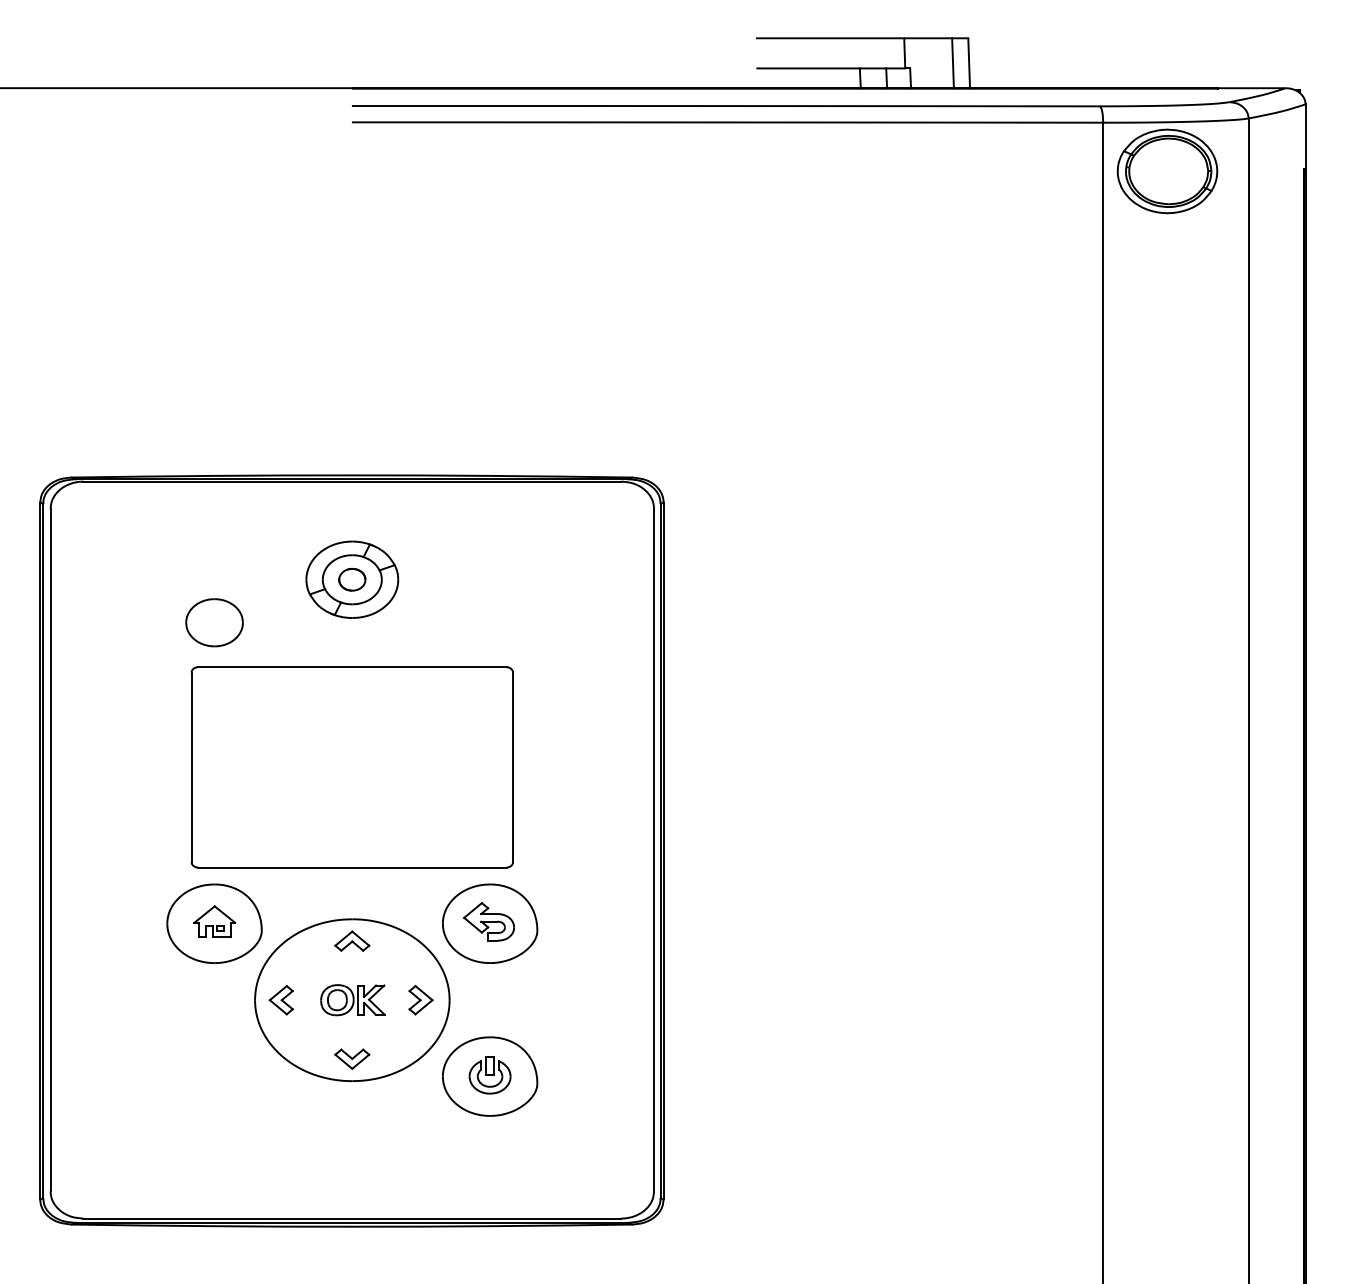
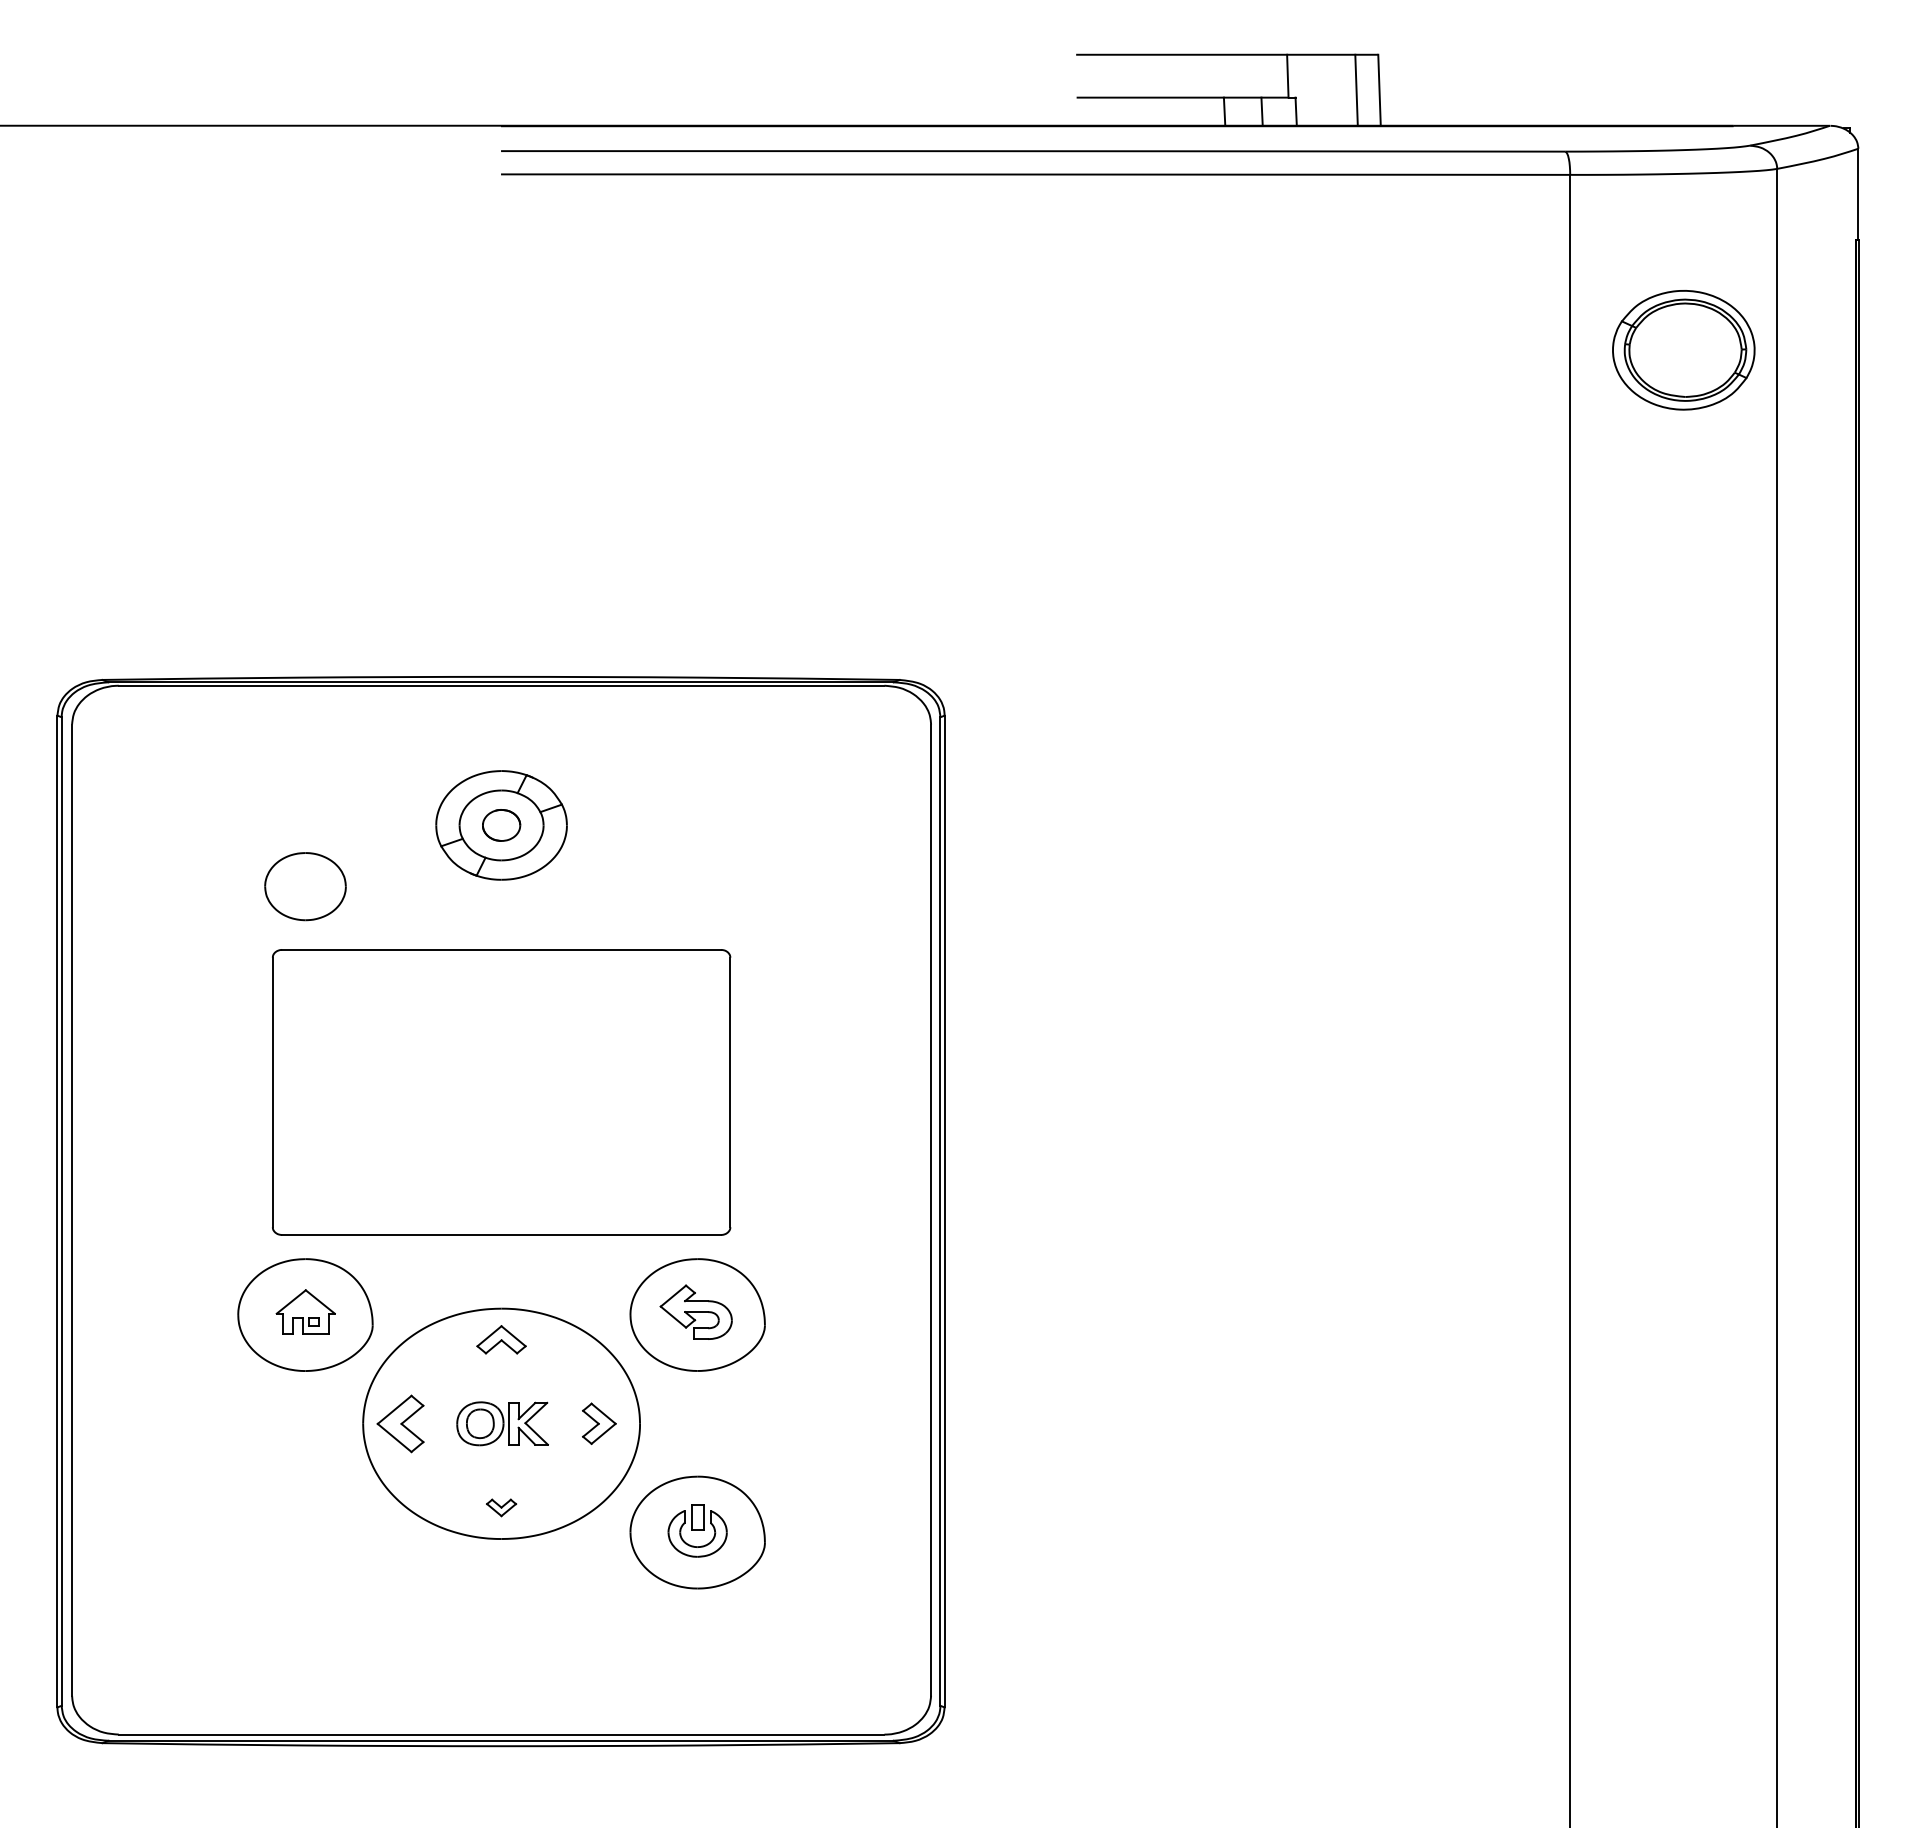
part: (1167, 171) -> (1683, 350), moved
part: (281, 999) -> (400, 1423), size x1.4
part: (352, 1058) -> (501, 1507), size x0.6

